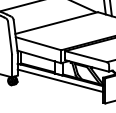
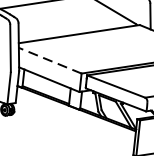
line: (38, 43) -> (50, 60), solid -> dashed
line: (60, 80) -> (75, 116), removed

